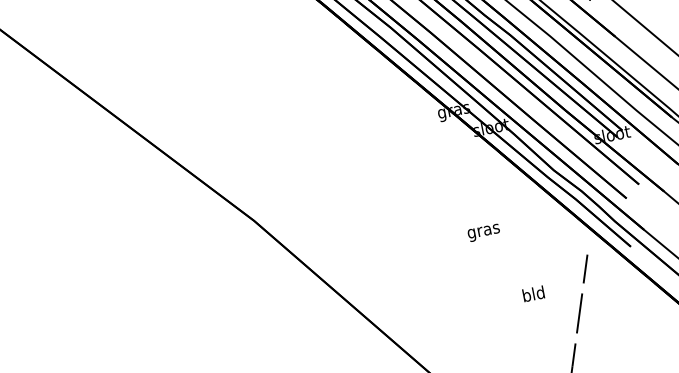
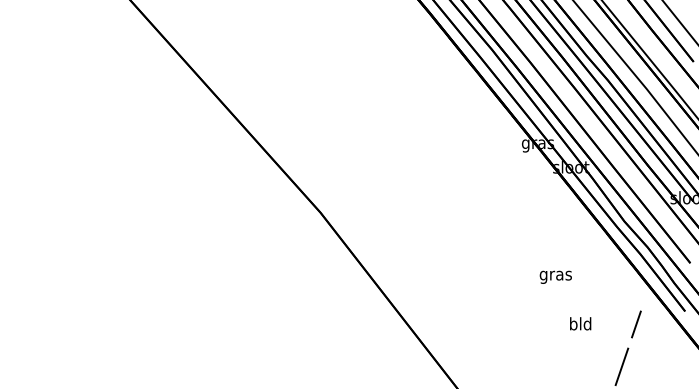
text: (483, 232) -> (555, 276), moved
text: (533, 293) -> (580, 323), moved

